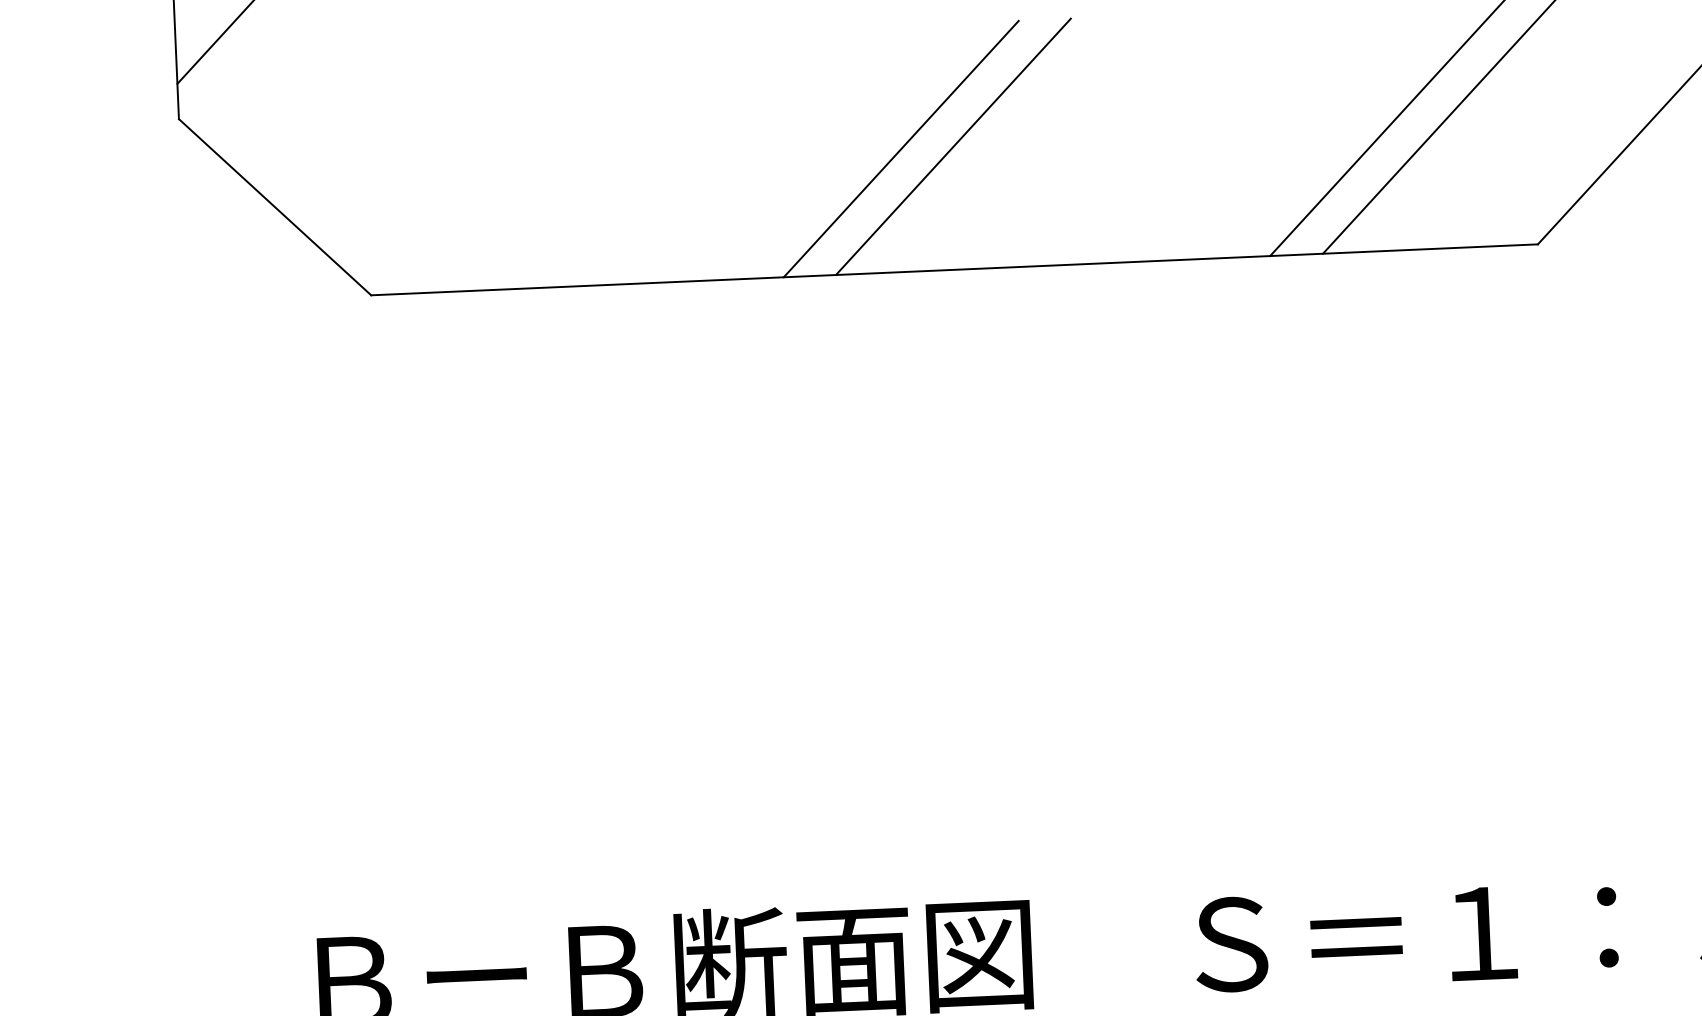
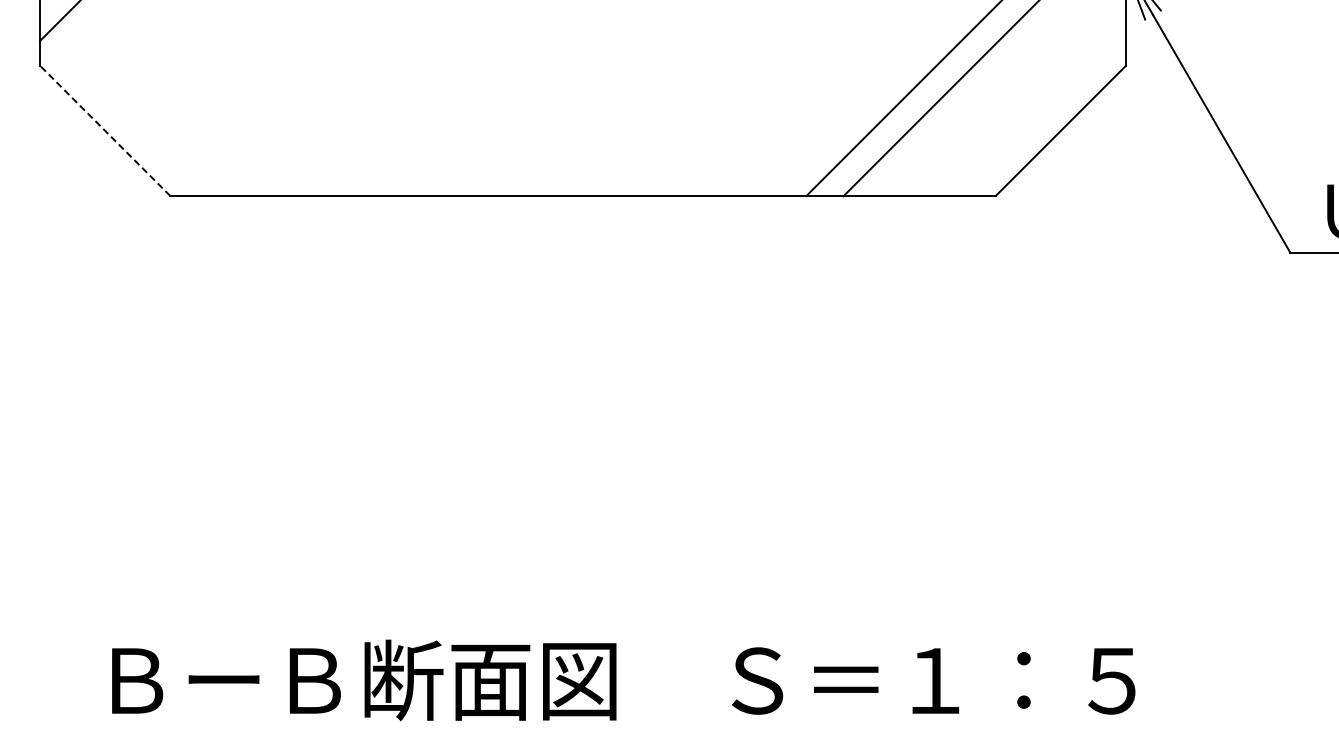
line: (952, 147) -> (585, 109), removed
line: (900, 149) -> (548, 109), removed
line: (273, 206) -> (104, 130), solid -> dashed

